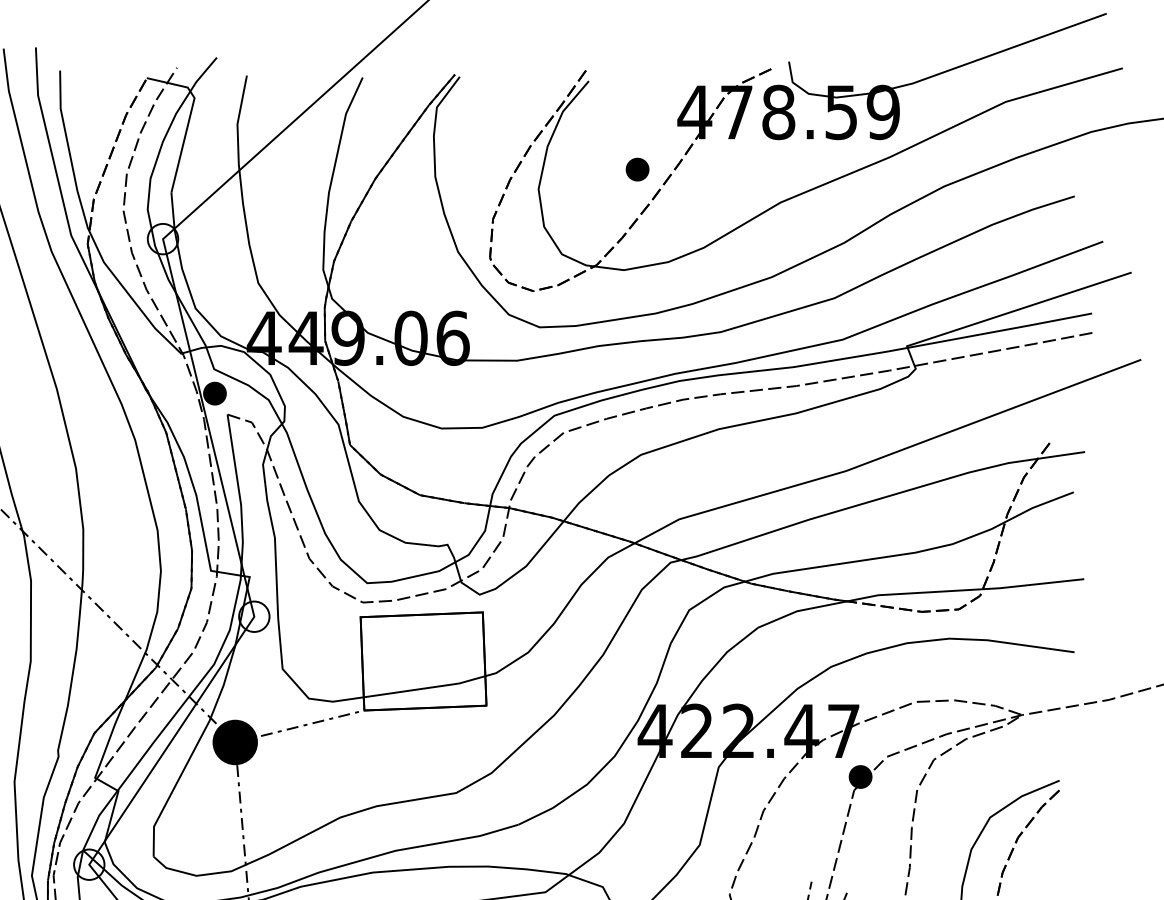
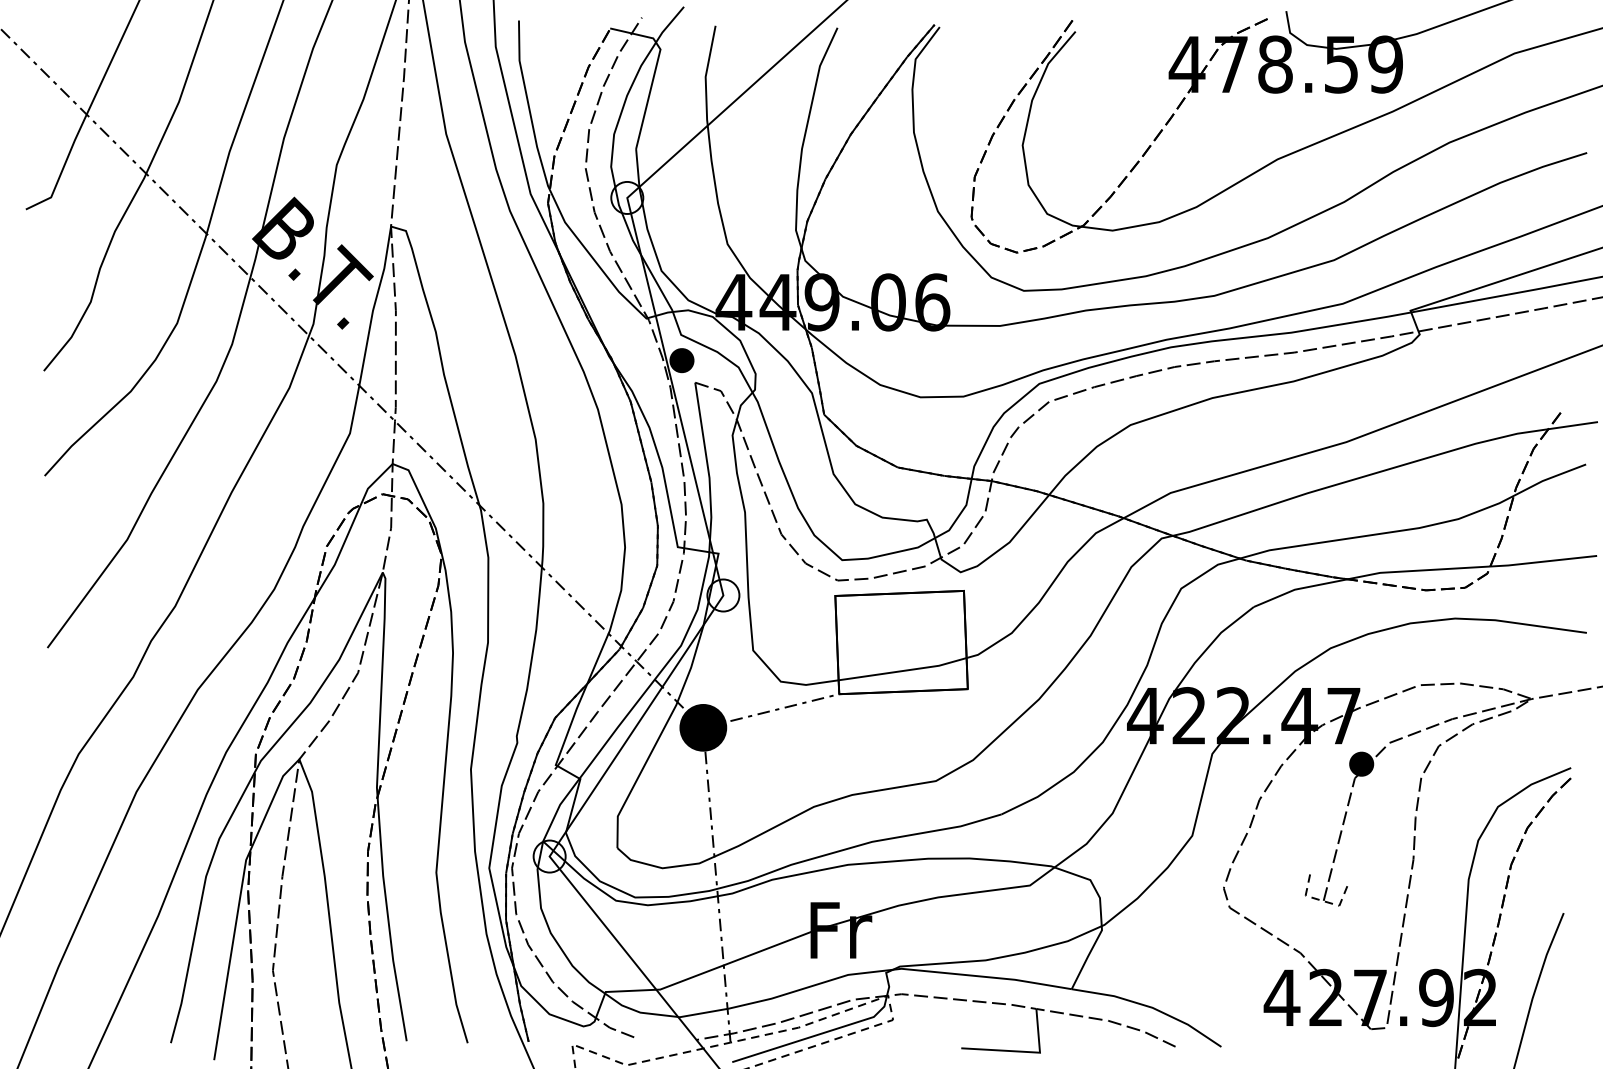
part: (637, 169) -> (1126, 124), removed

